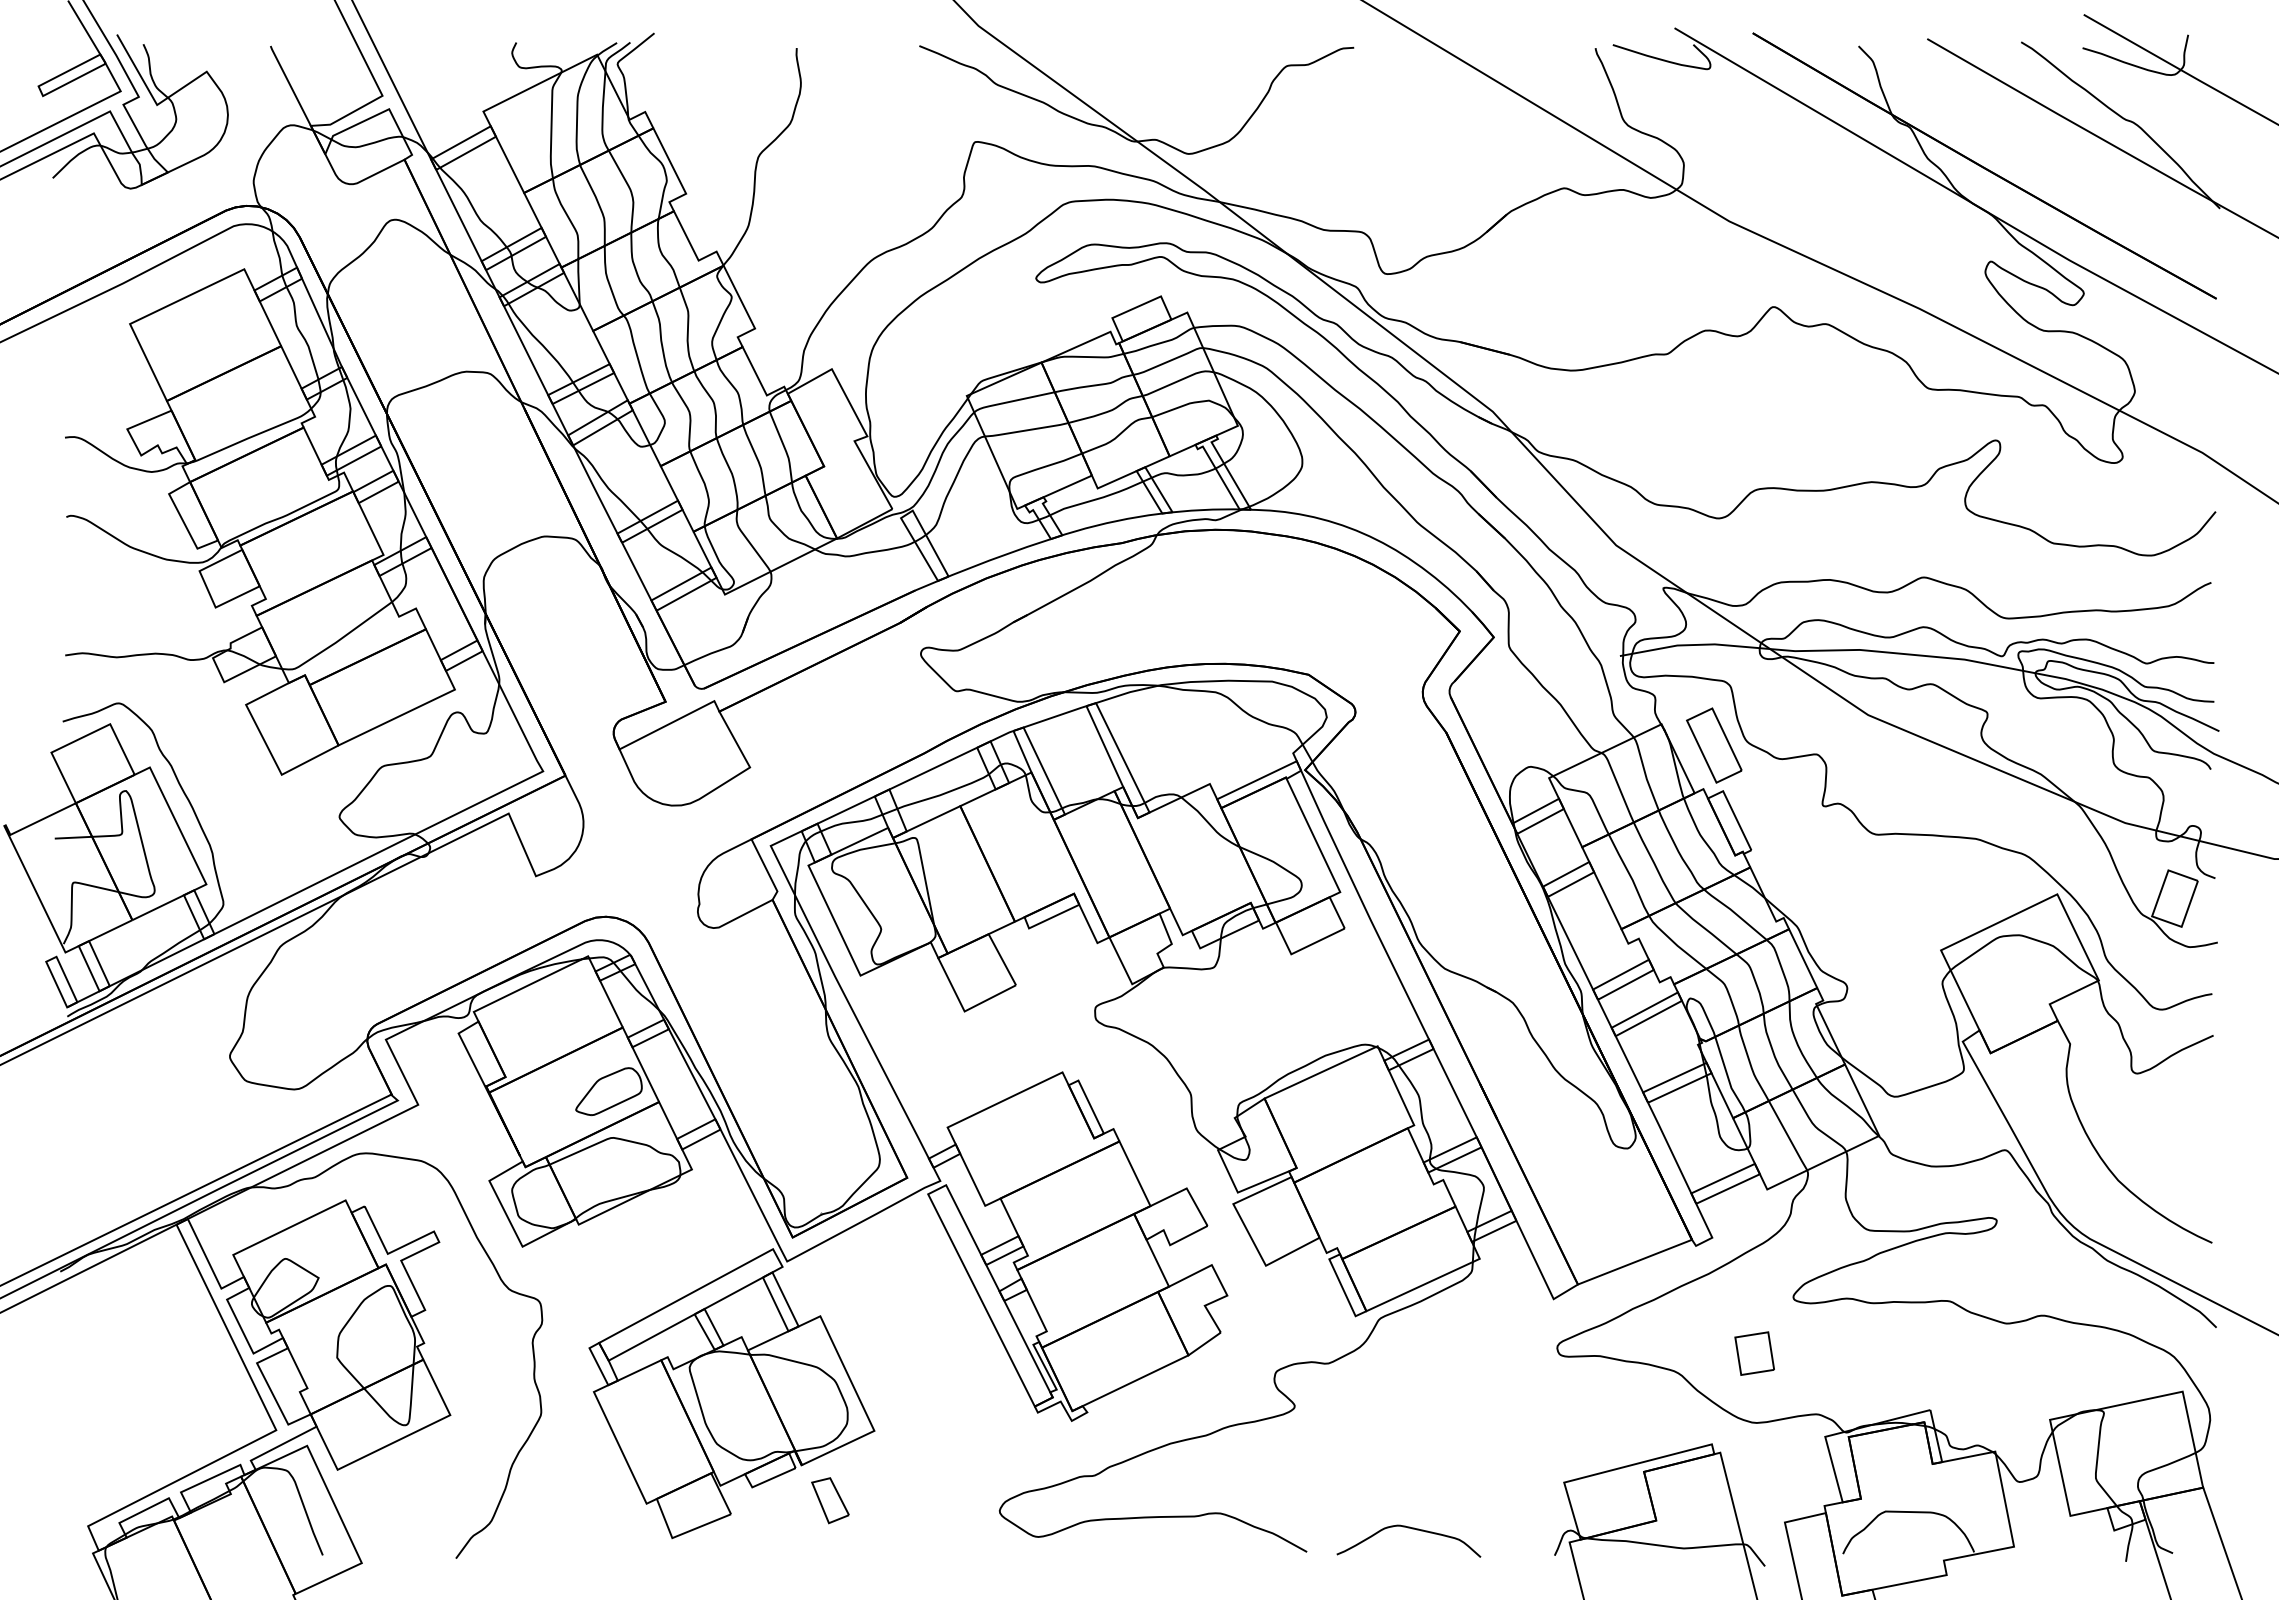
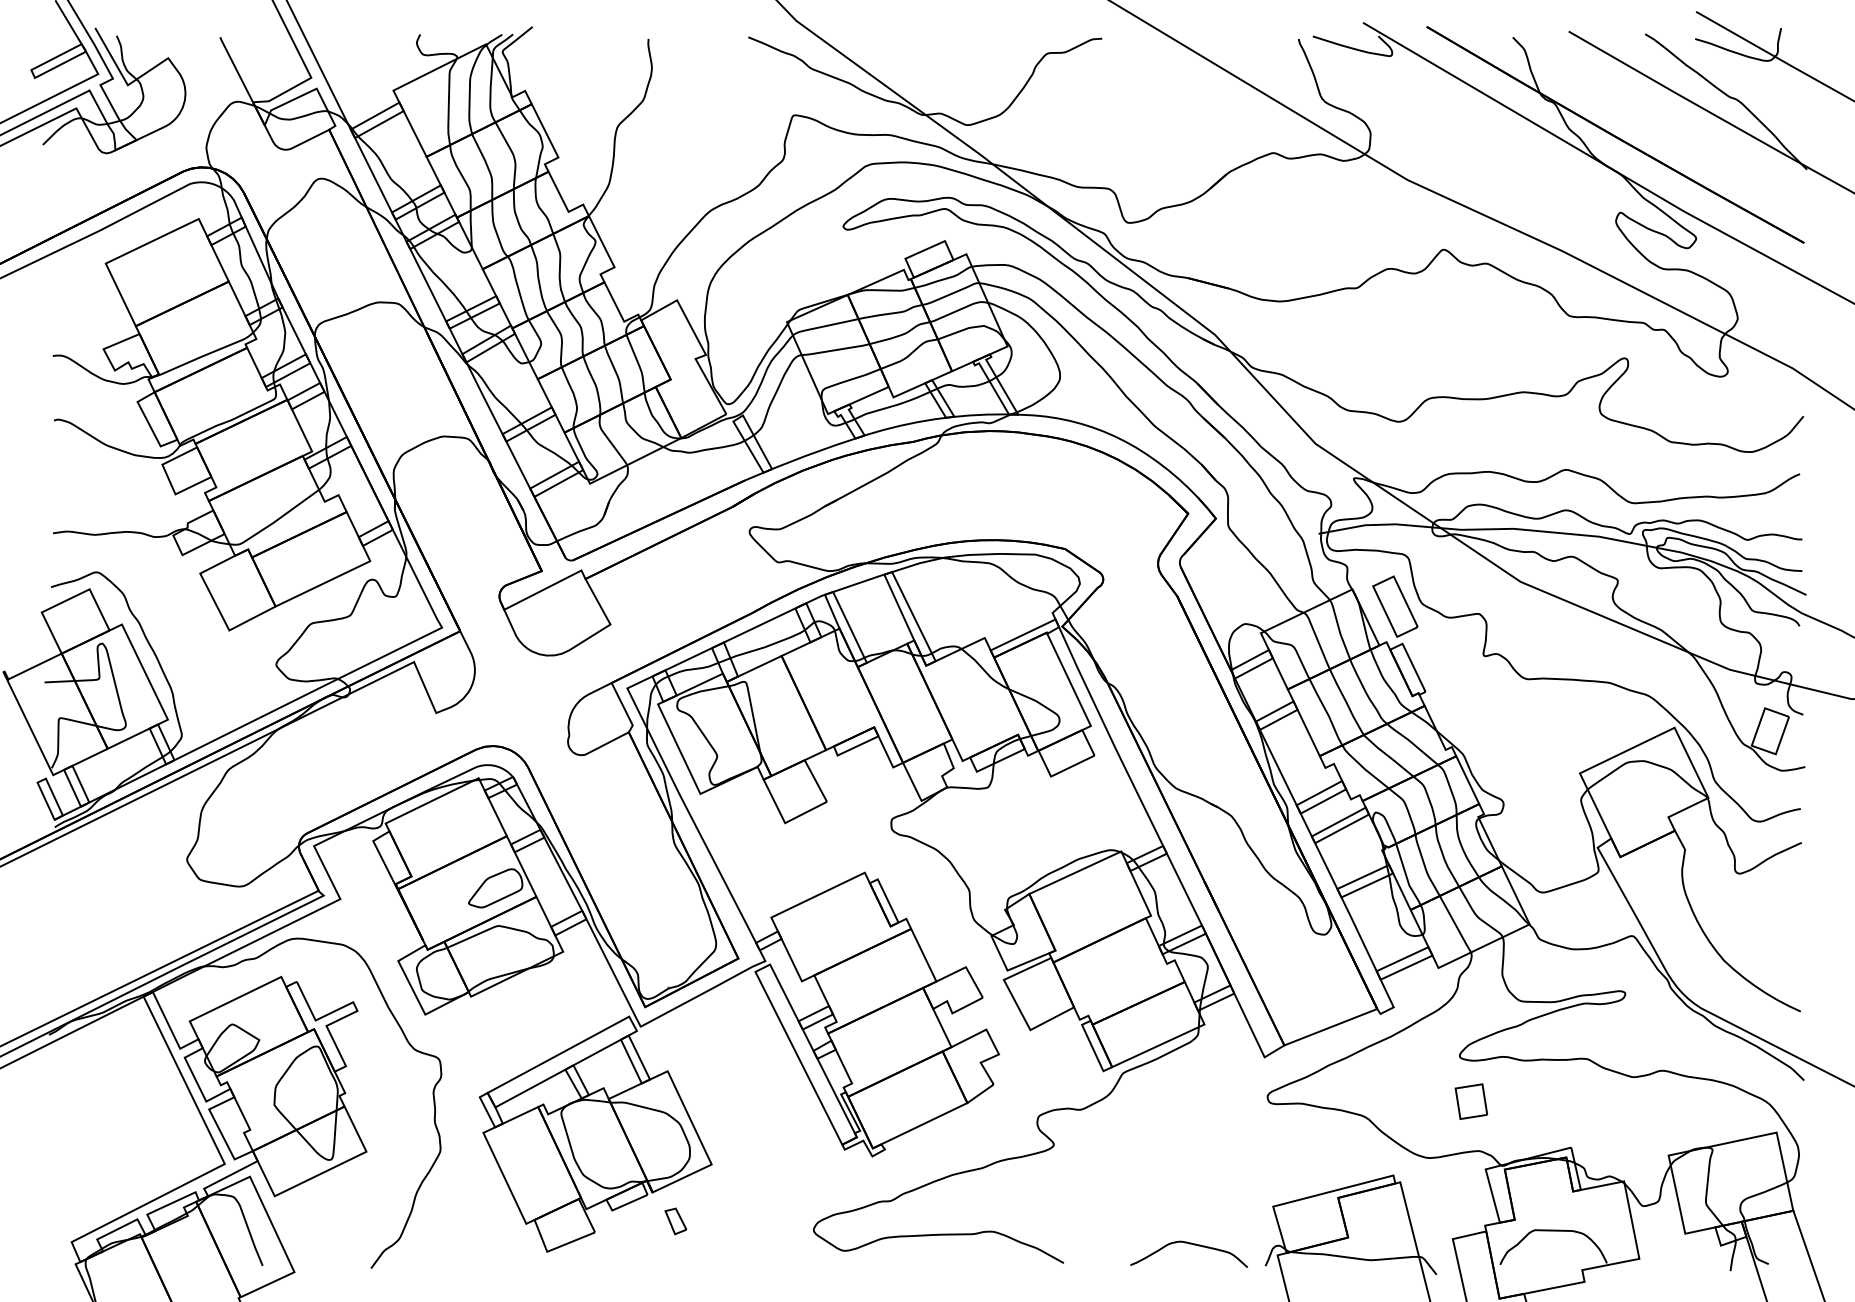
part: (1754, 1353) -> (1471, 1101), moved
part: (830, 1500) -> (675, 1221), size x0.7
curve: (1412, 1529) -> (1192, 1244), moved

